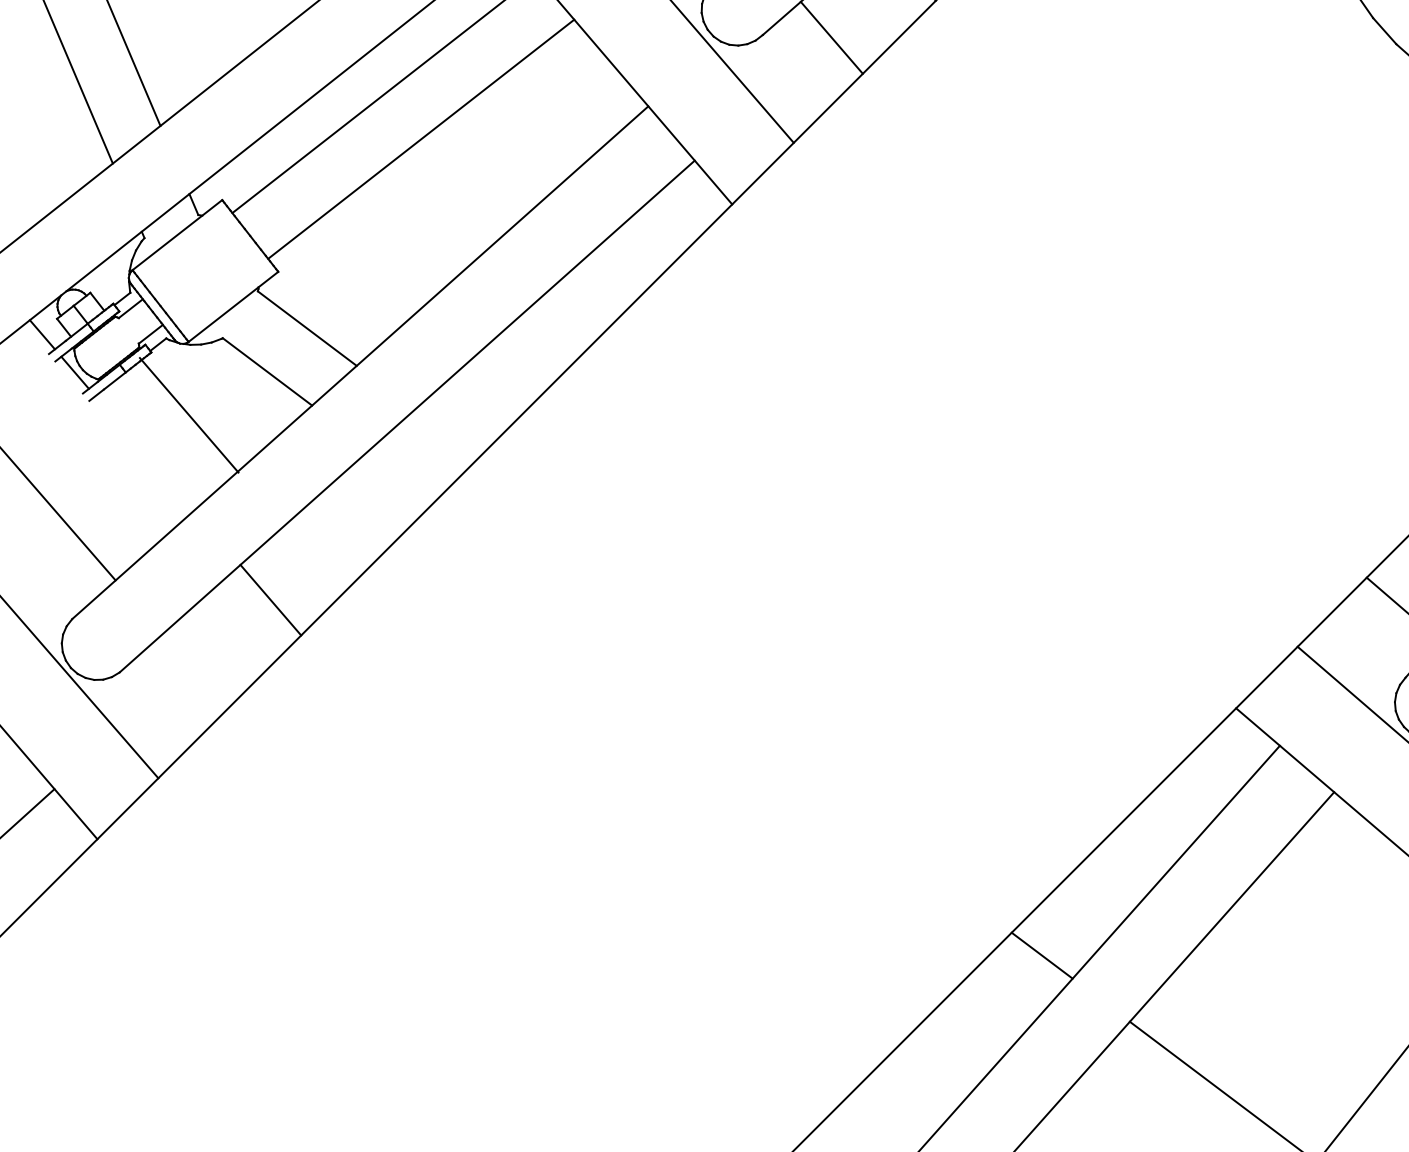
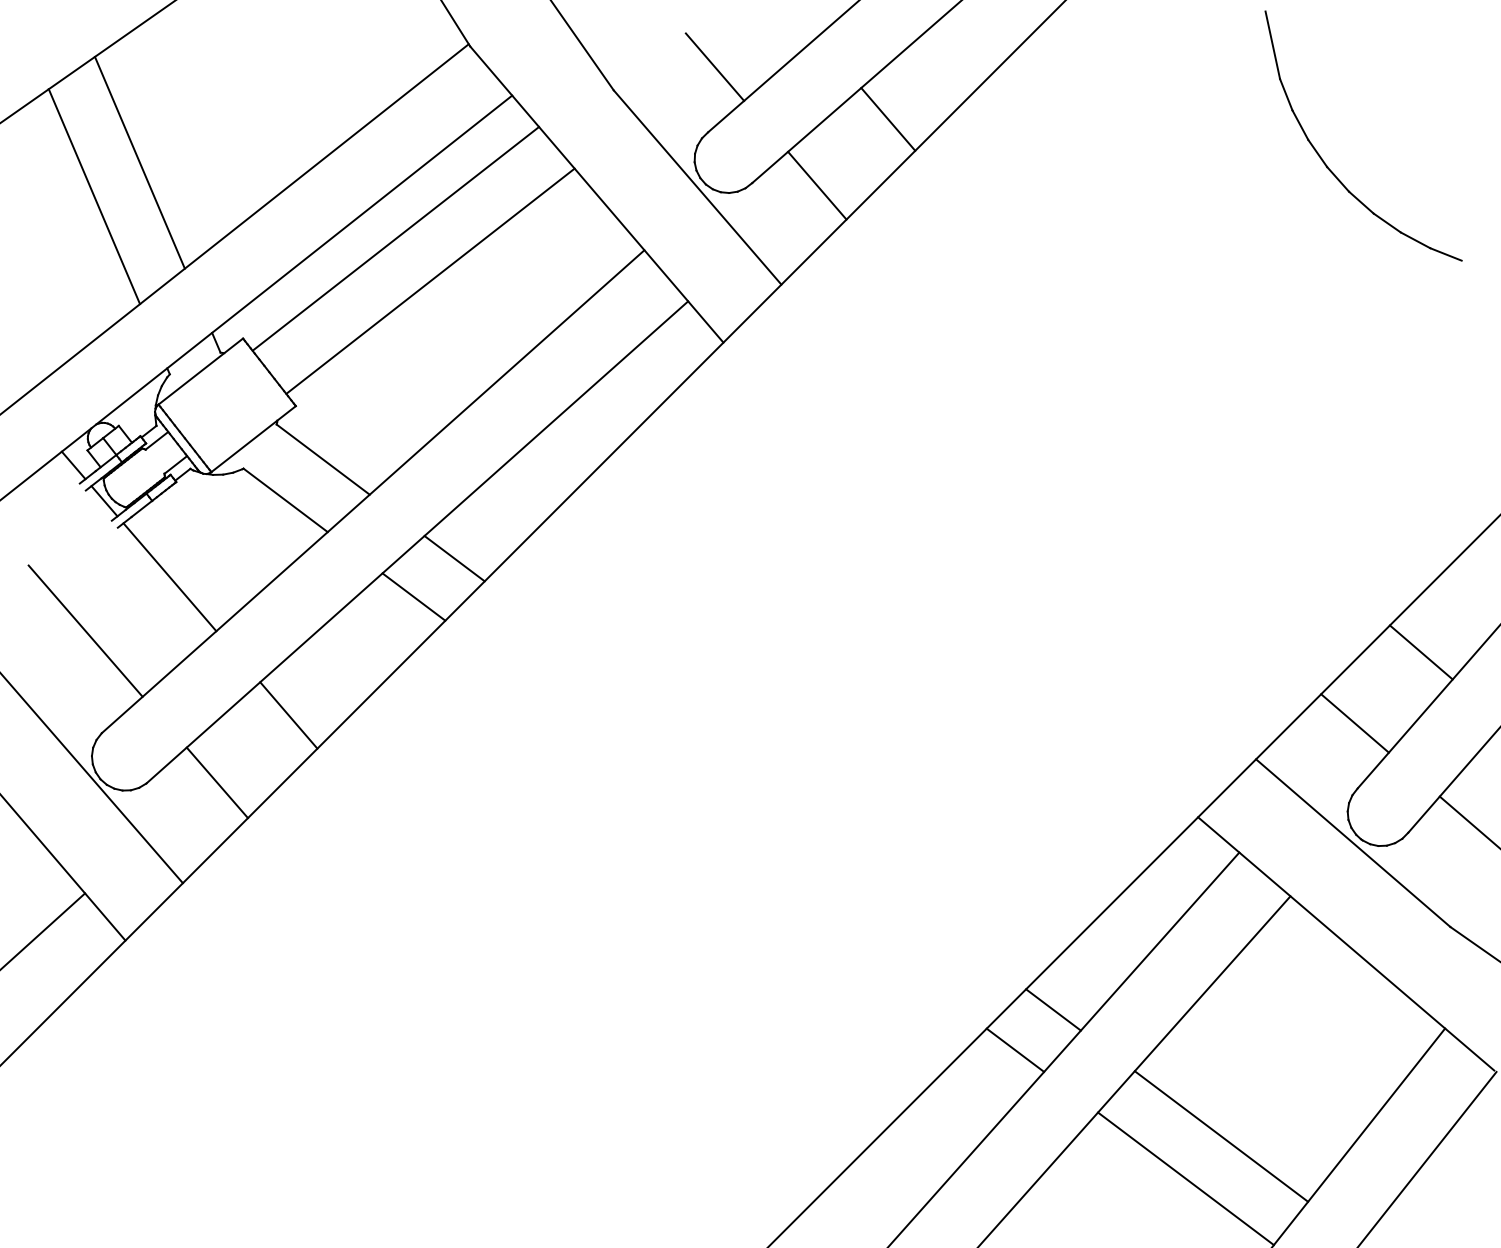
line: (188, 415) -> (169, 577), moved
line: (446, 433) -> (454, 558), added
line: (403, 473) -> (413, 596), added
line: (194, 671) -> (216, 782), added
line: (1082, 912) -> (1053, 1009), added
line: (1260, 1047) -> (1221, 1136), added

